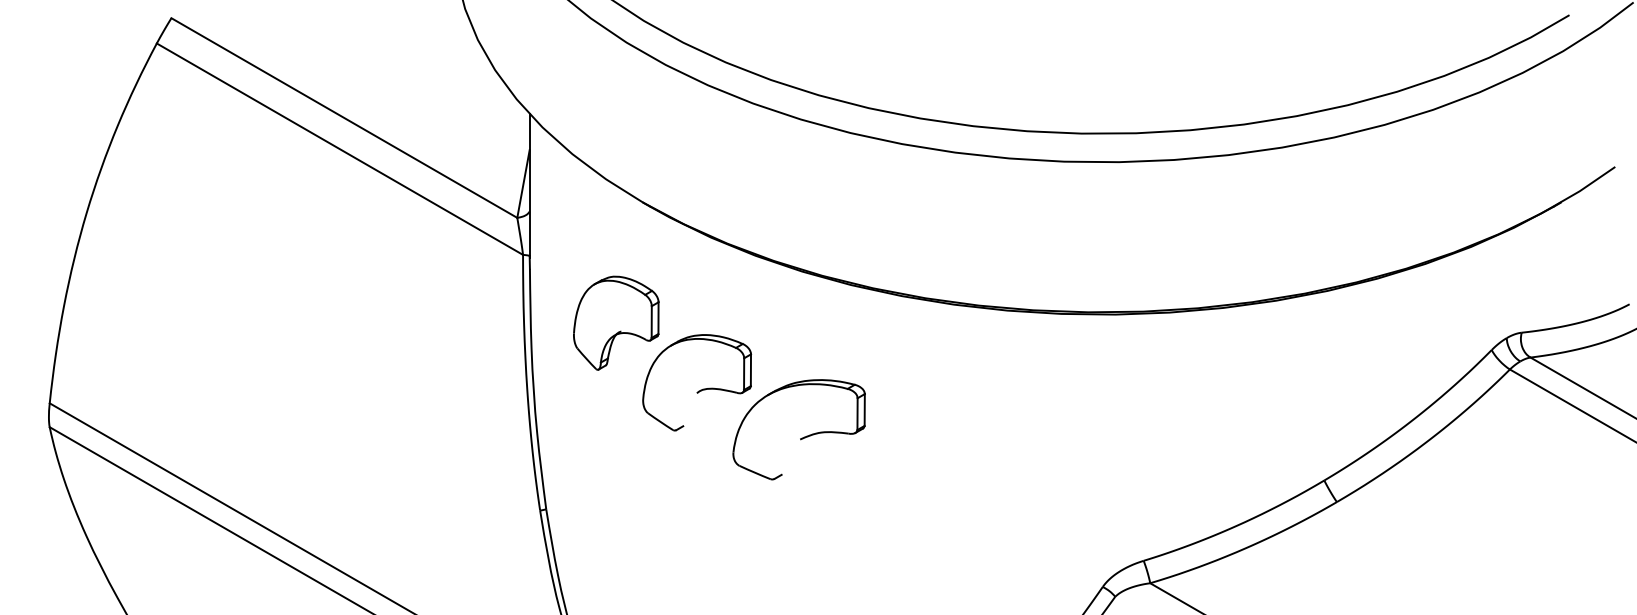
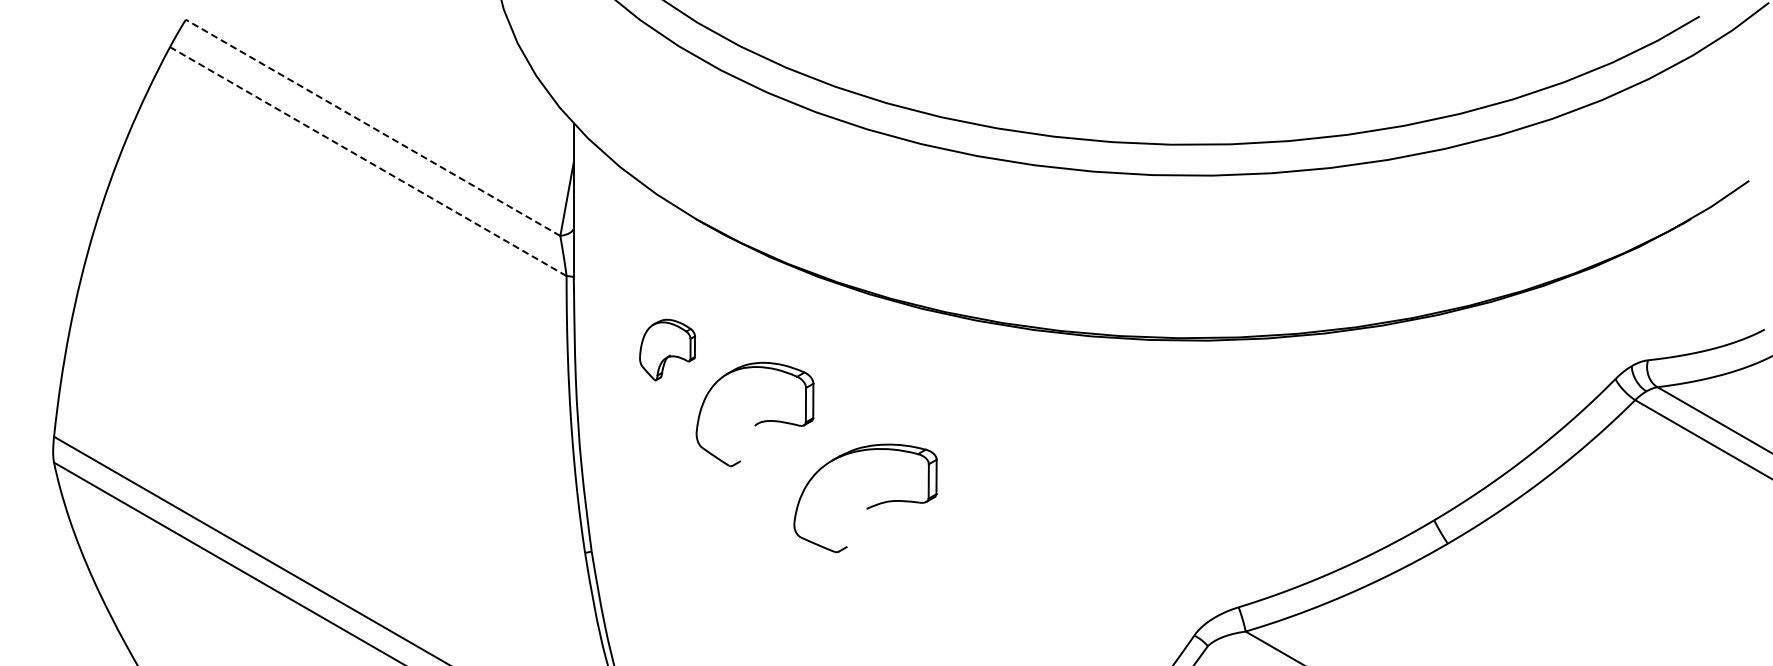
line: (343, 117) -> (372, 127), solid -> dashed
line: (340, 149) -> (368, 161), solid -> dashed
part: (616, 322) -> (667, 349), size x0.6
part: (802, 437) -> (869, 506), moved

